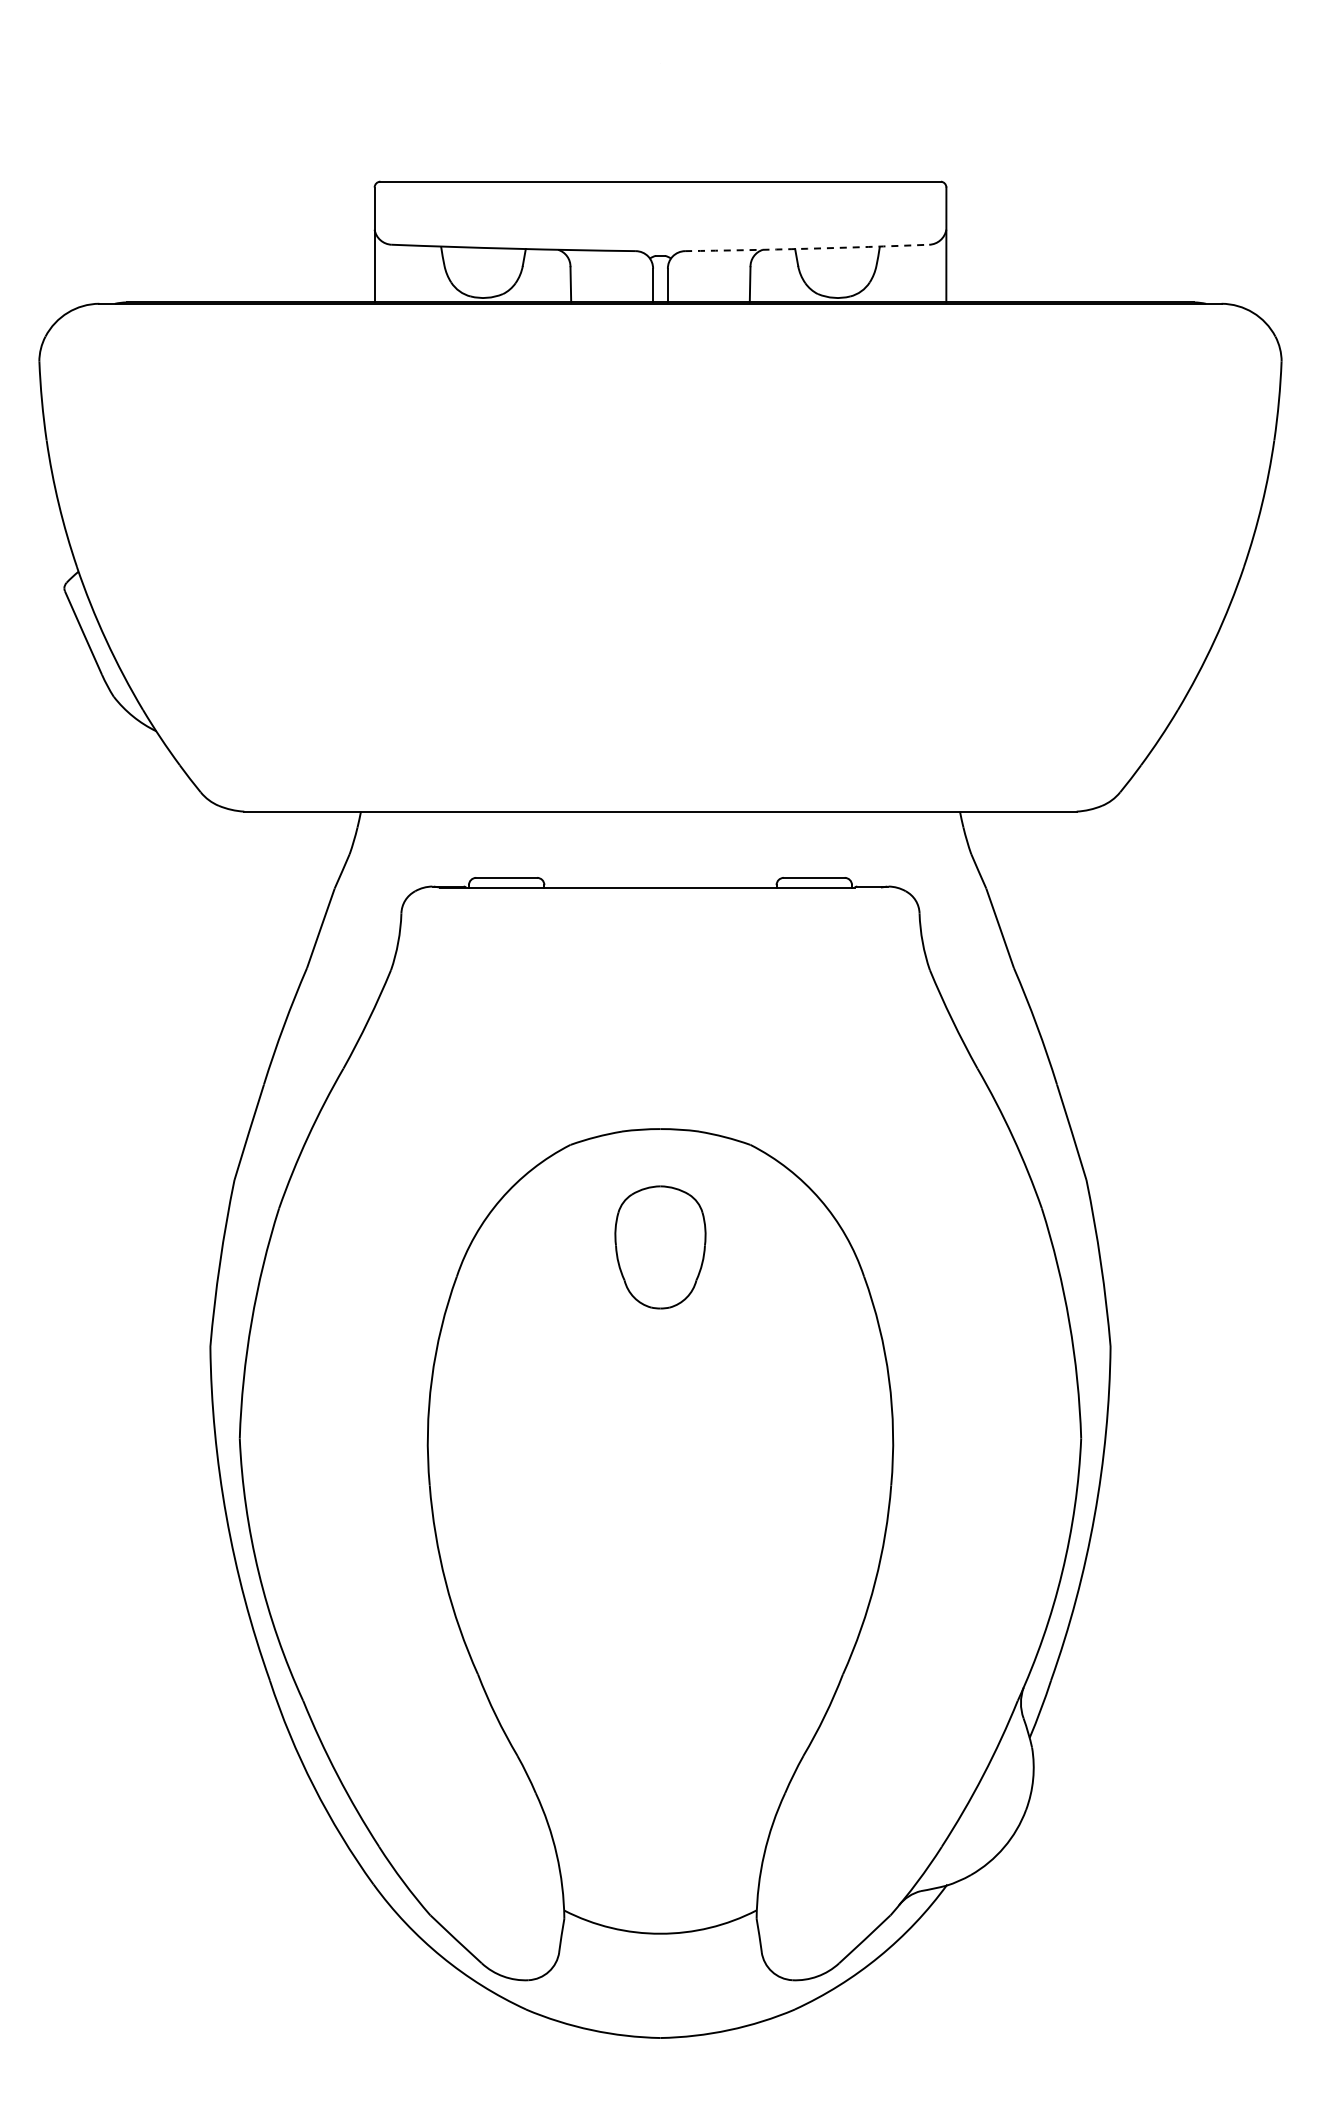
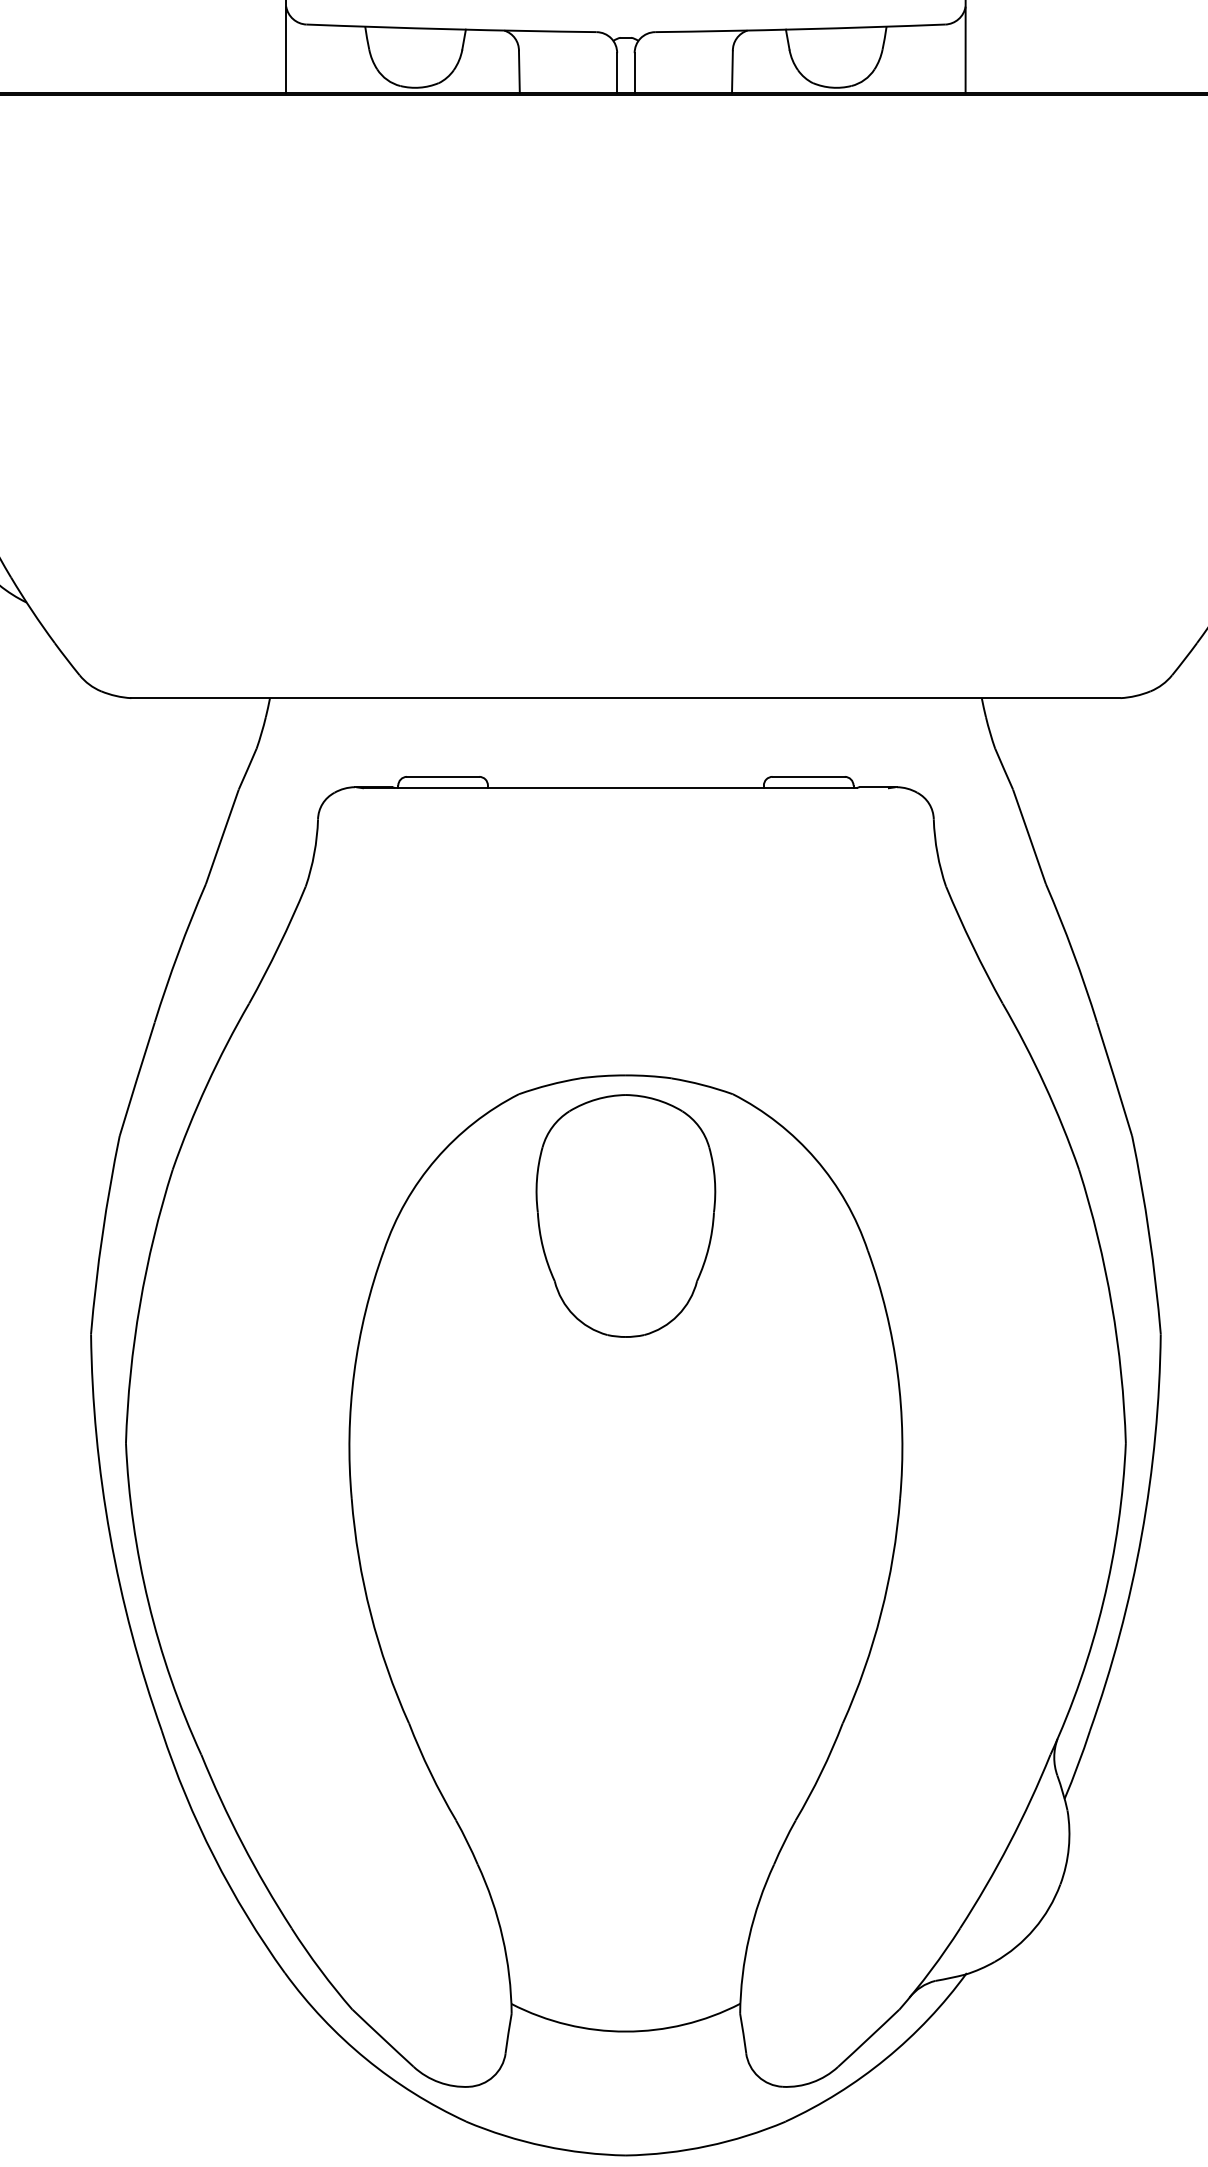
arc: (807, 248) -> (800, 29), dashed -> solid
part: (660, 1247) -> (625, 1216), size x1.67

